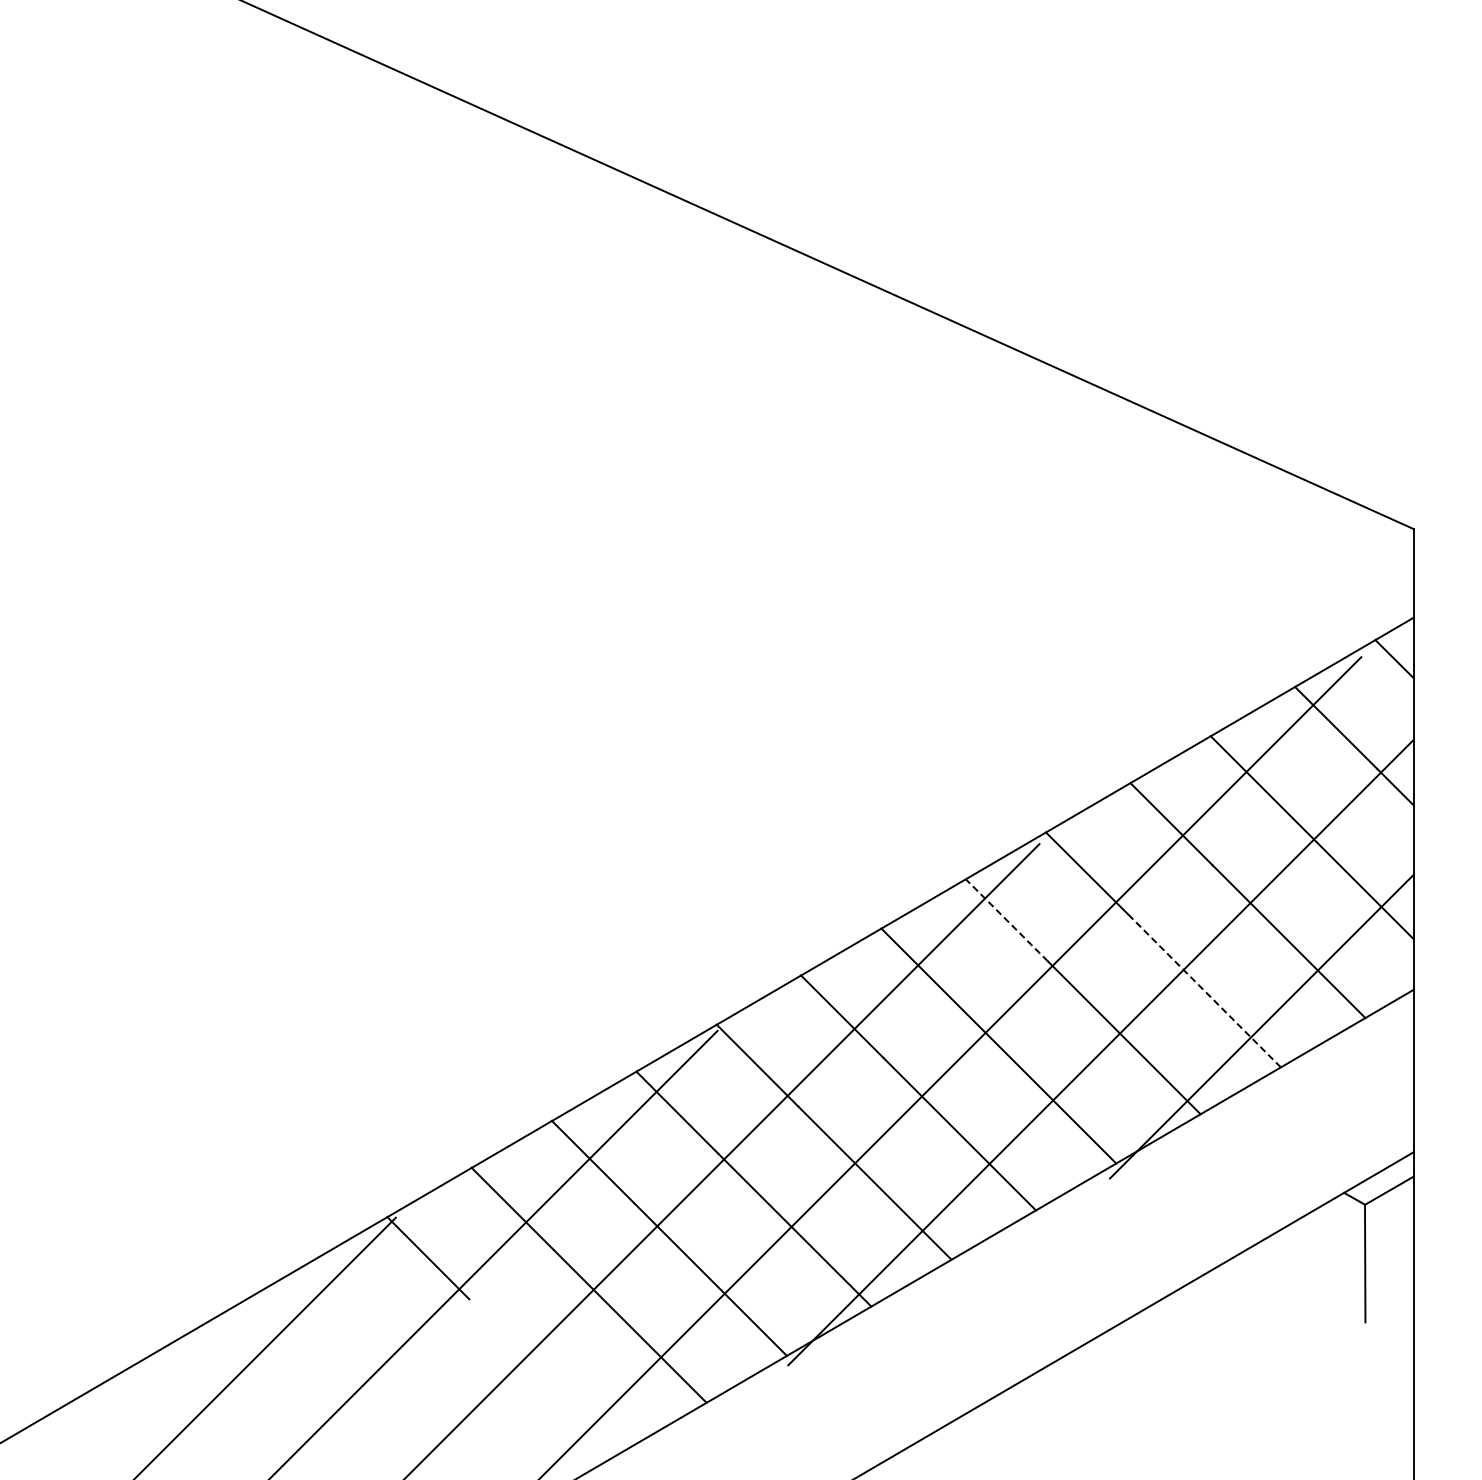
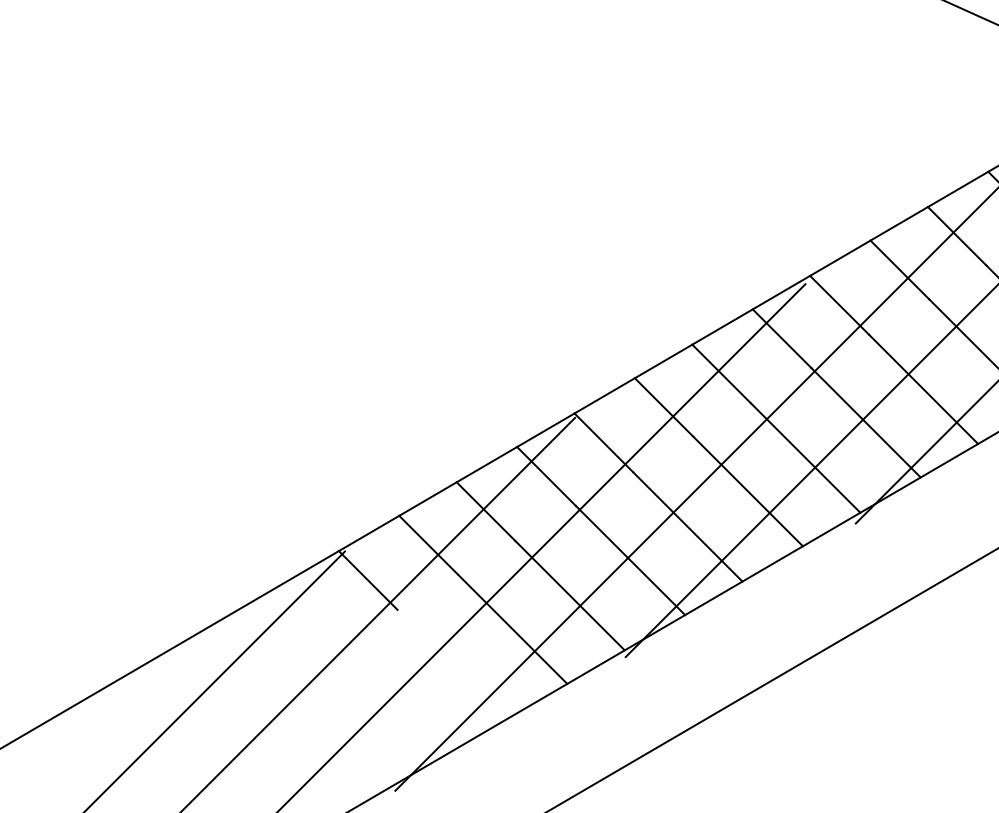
line: (1006, 919) -> (781, 338), dashed -> solid
line: (1204, 990) -> (923, 388), dashed -> solid

